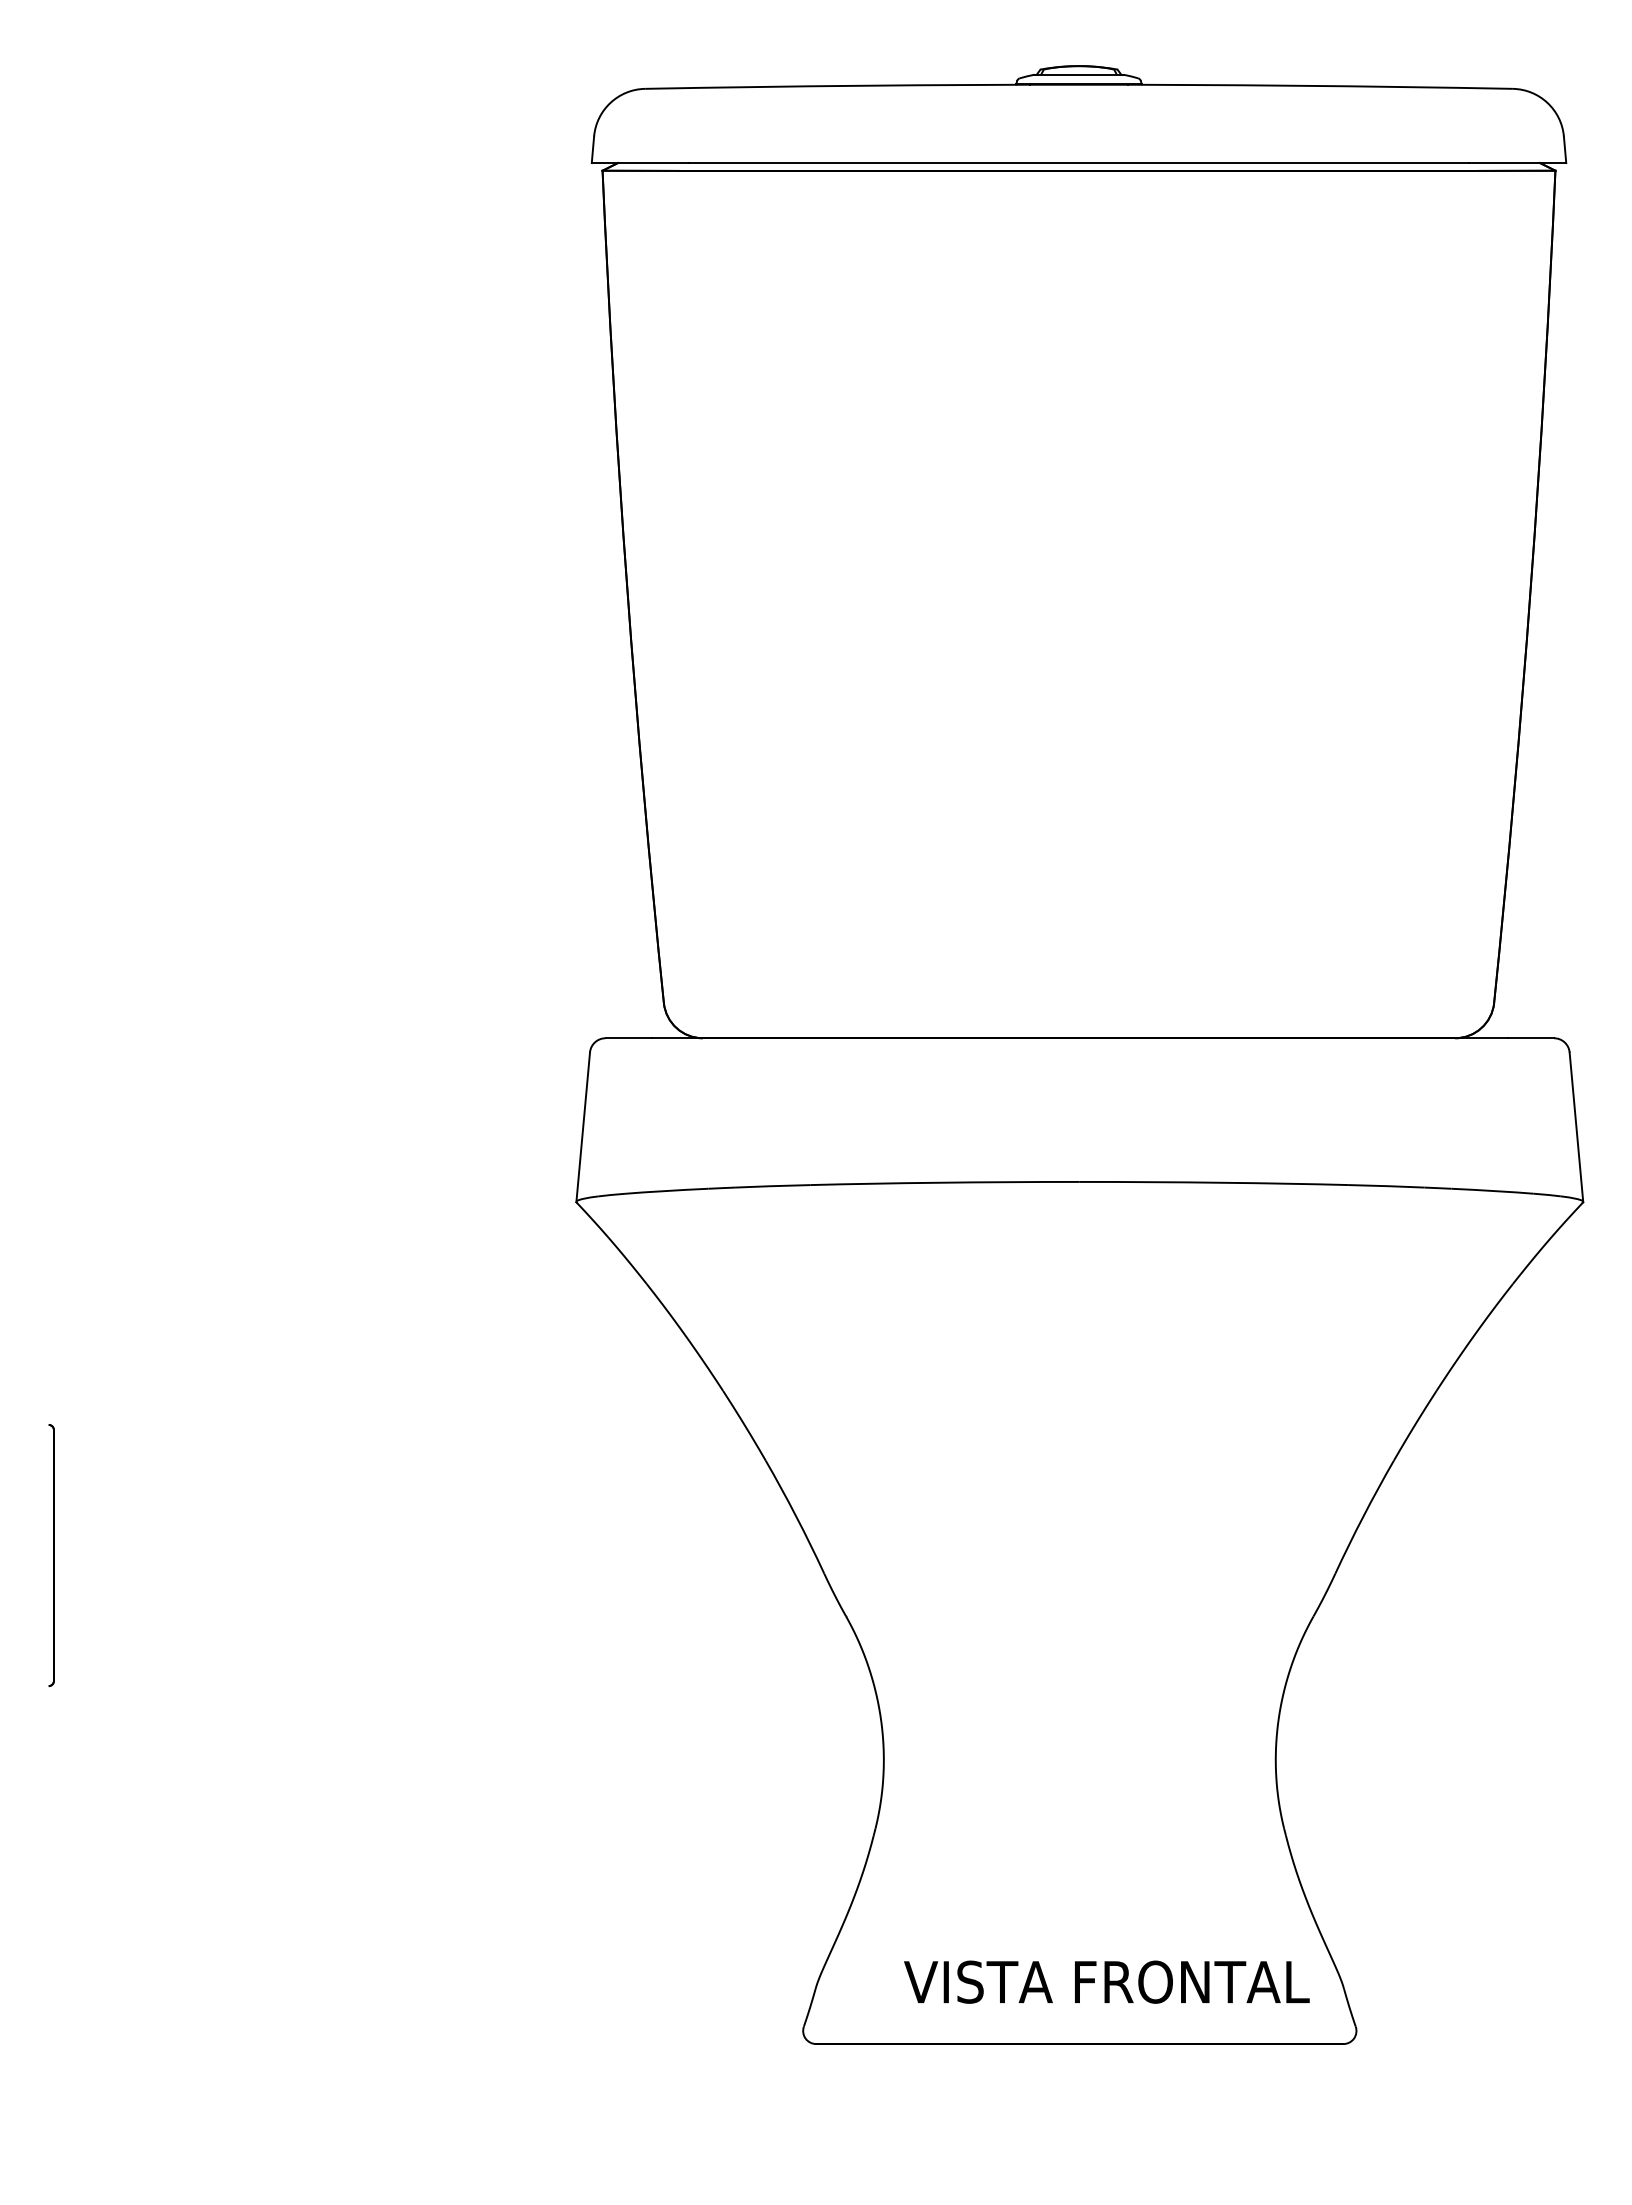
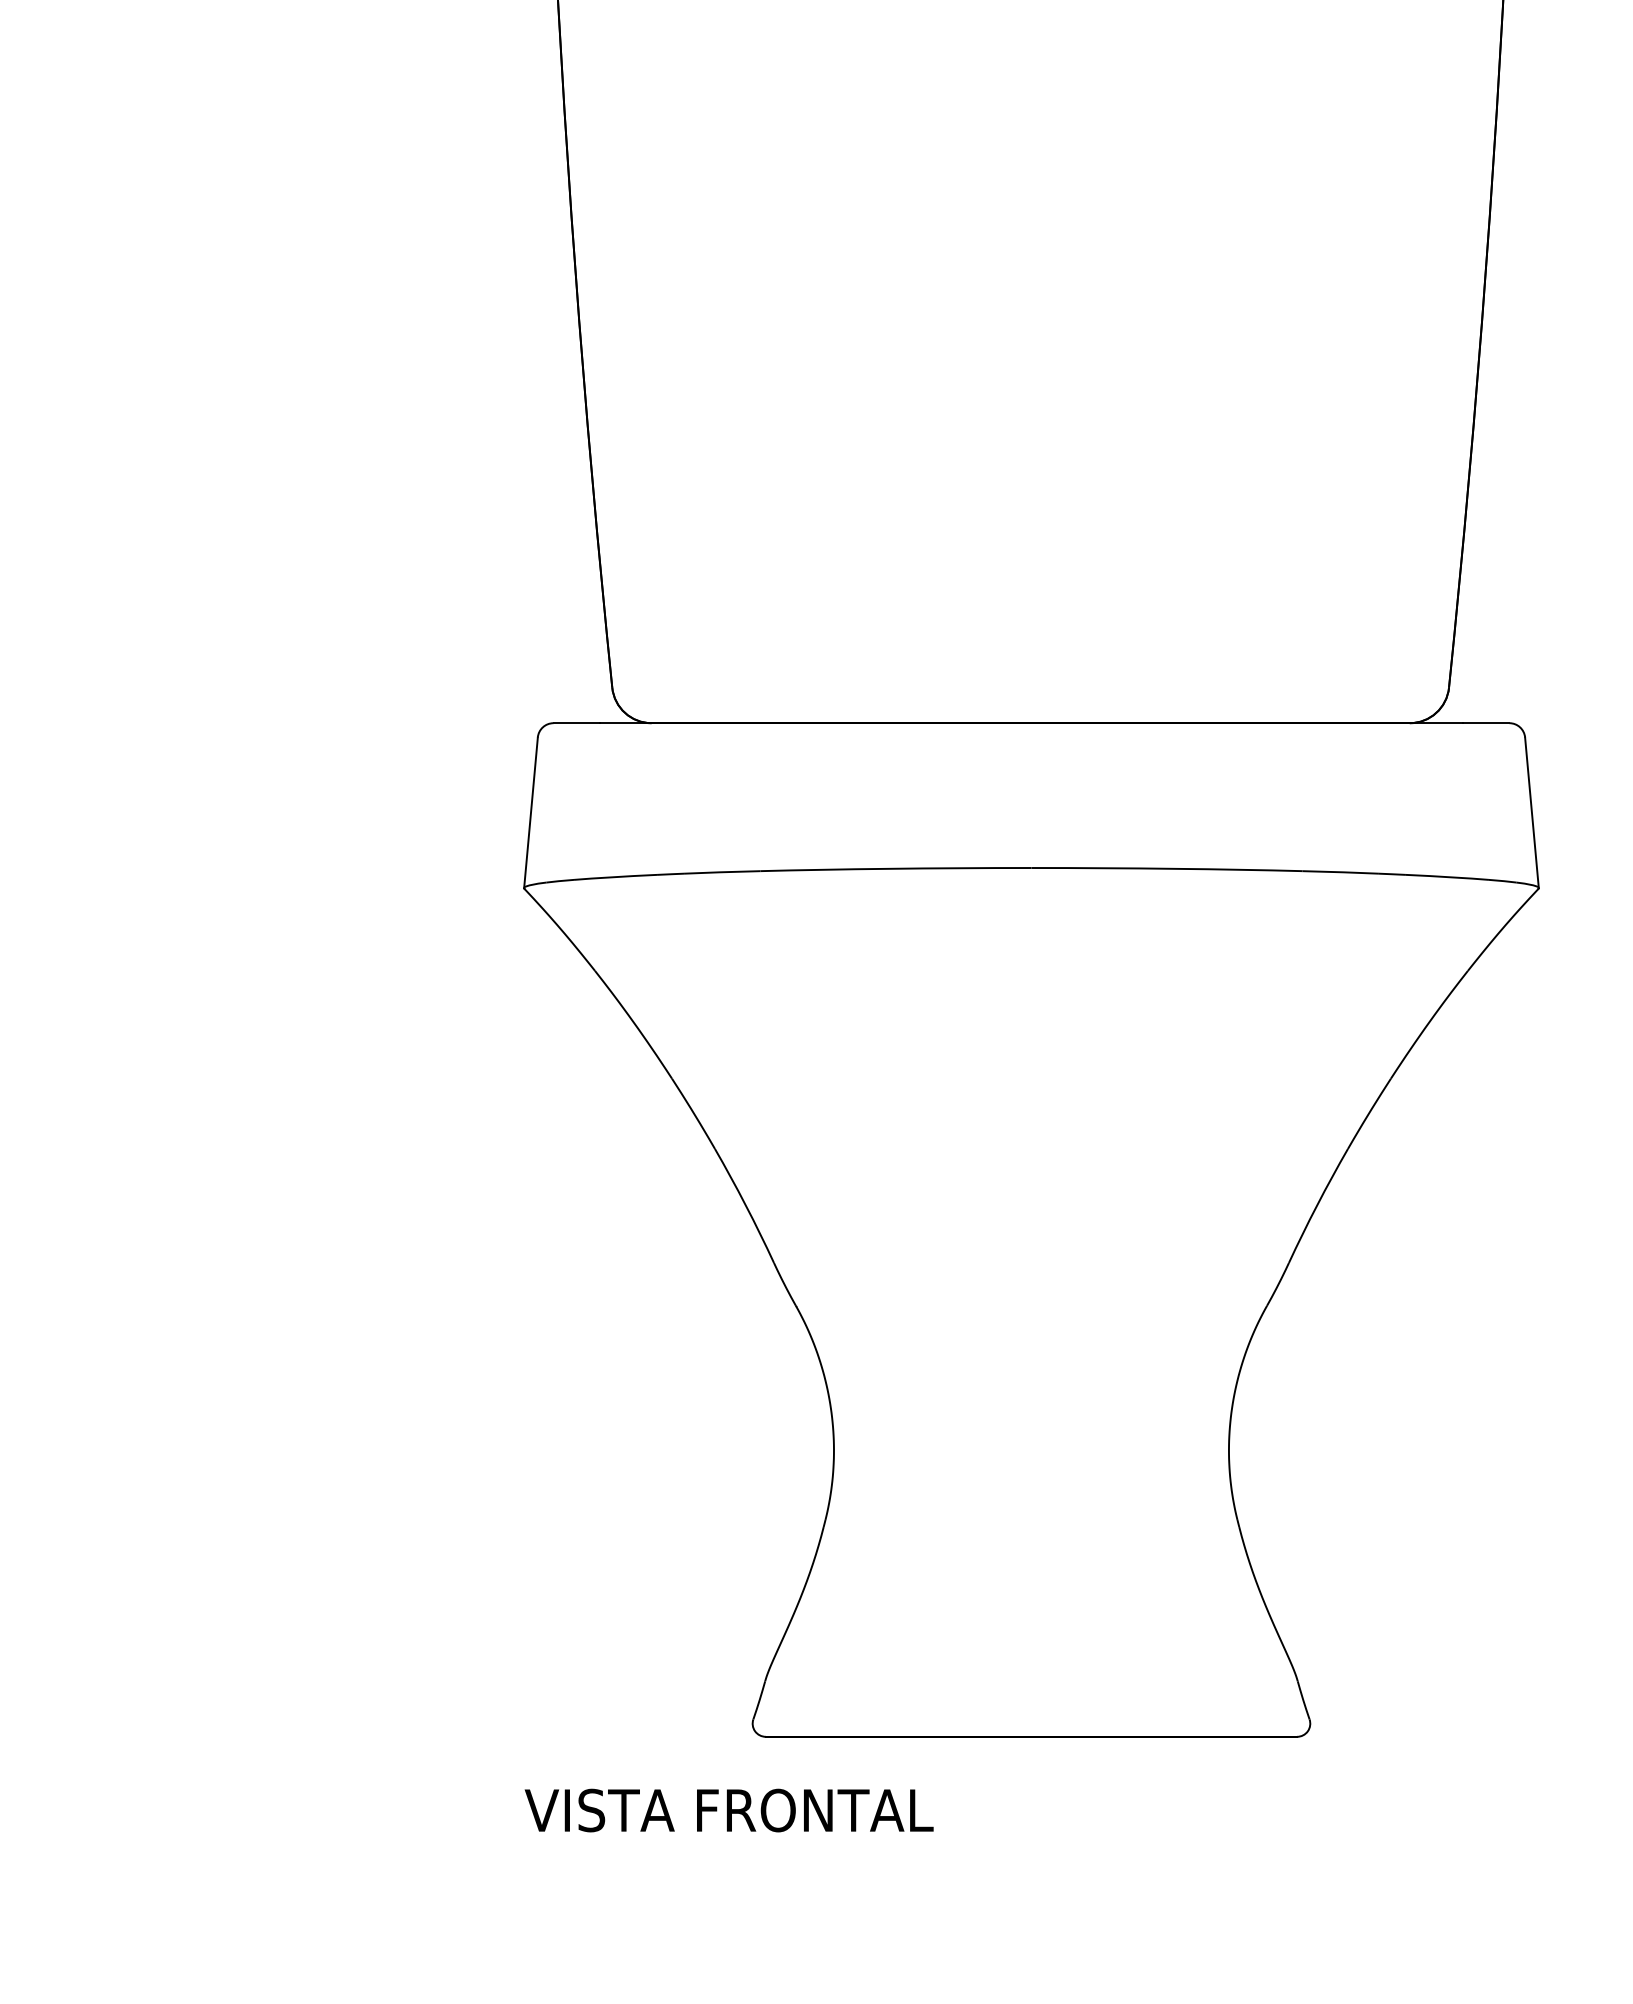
text: (1106, 1981) -> (728, 1809), moved

